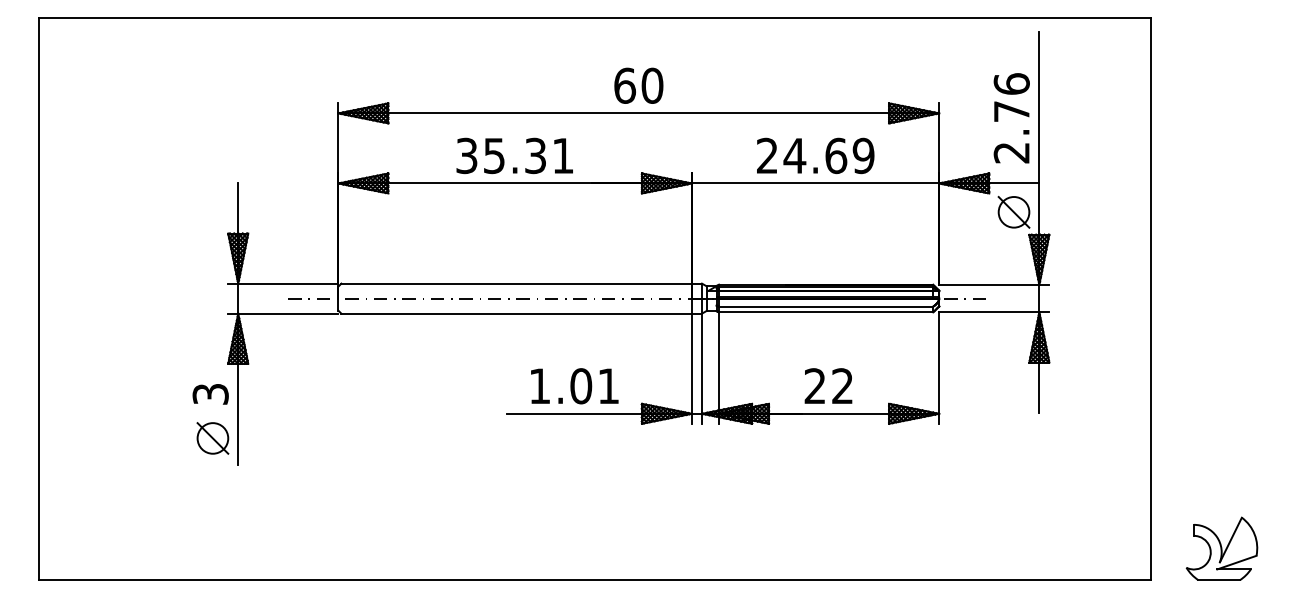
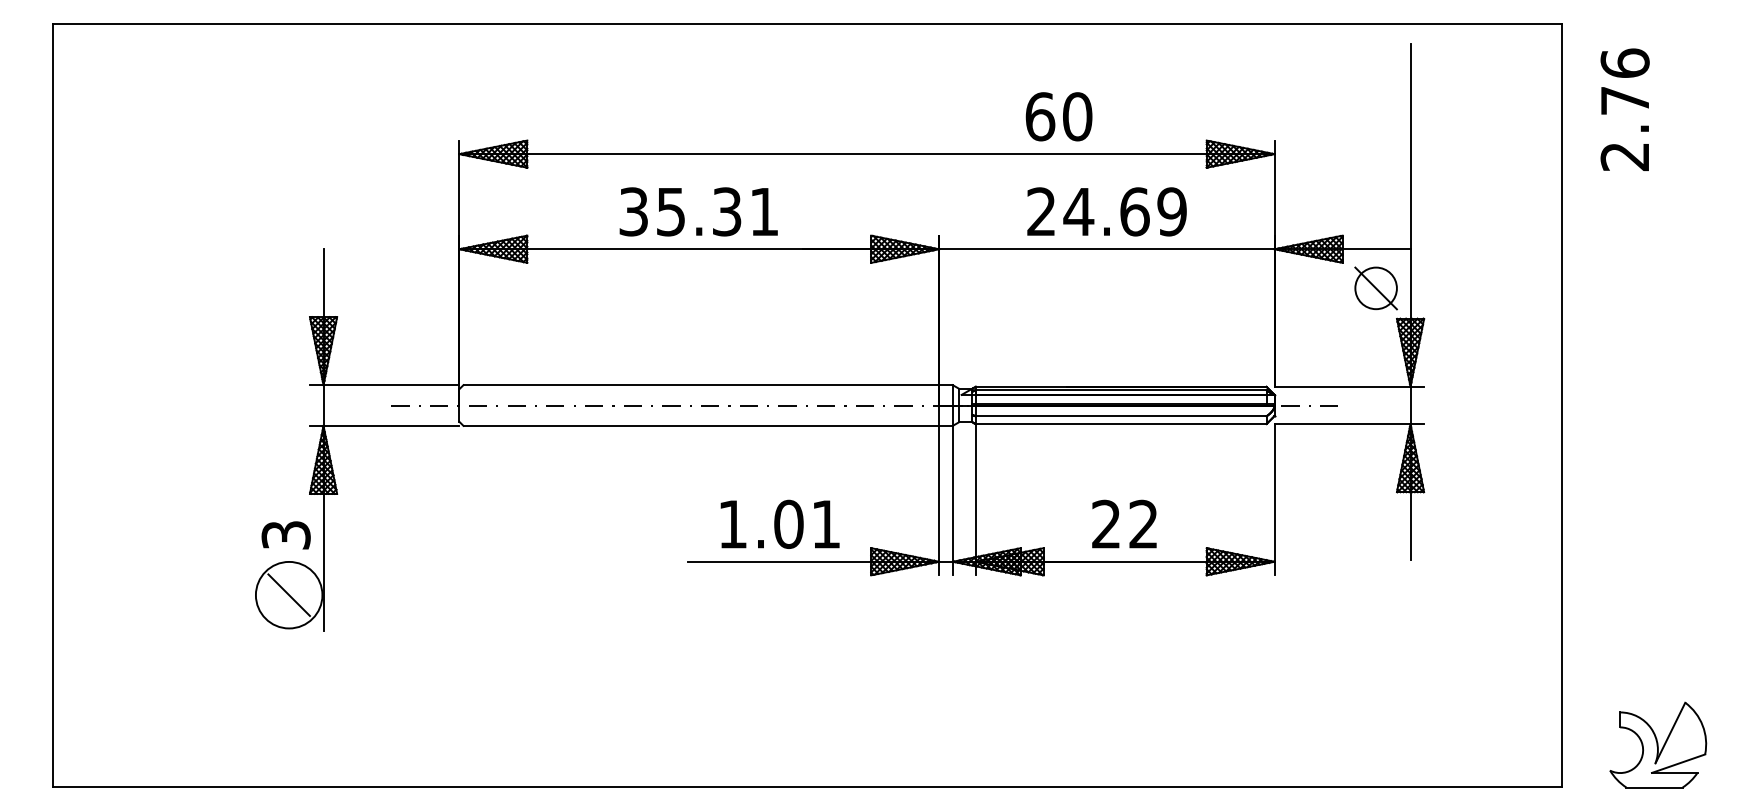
text: (638, 85) -> (1058, 116), moved
text: (1011, 118) -> (1624, 109), moved
circle: (212, 437) -> (288, 594), size x1.6

